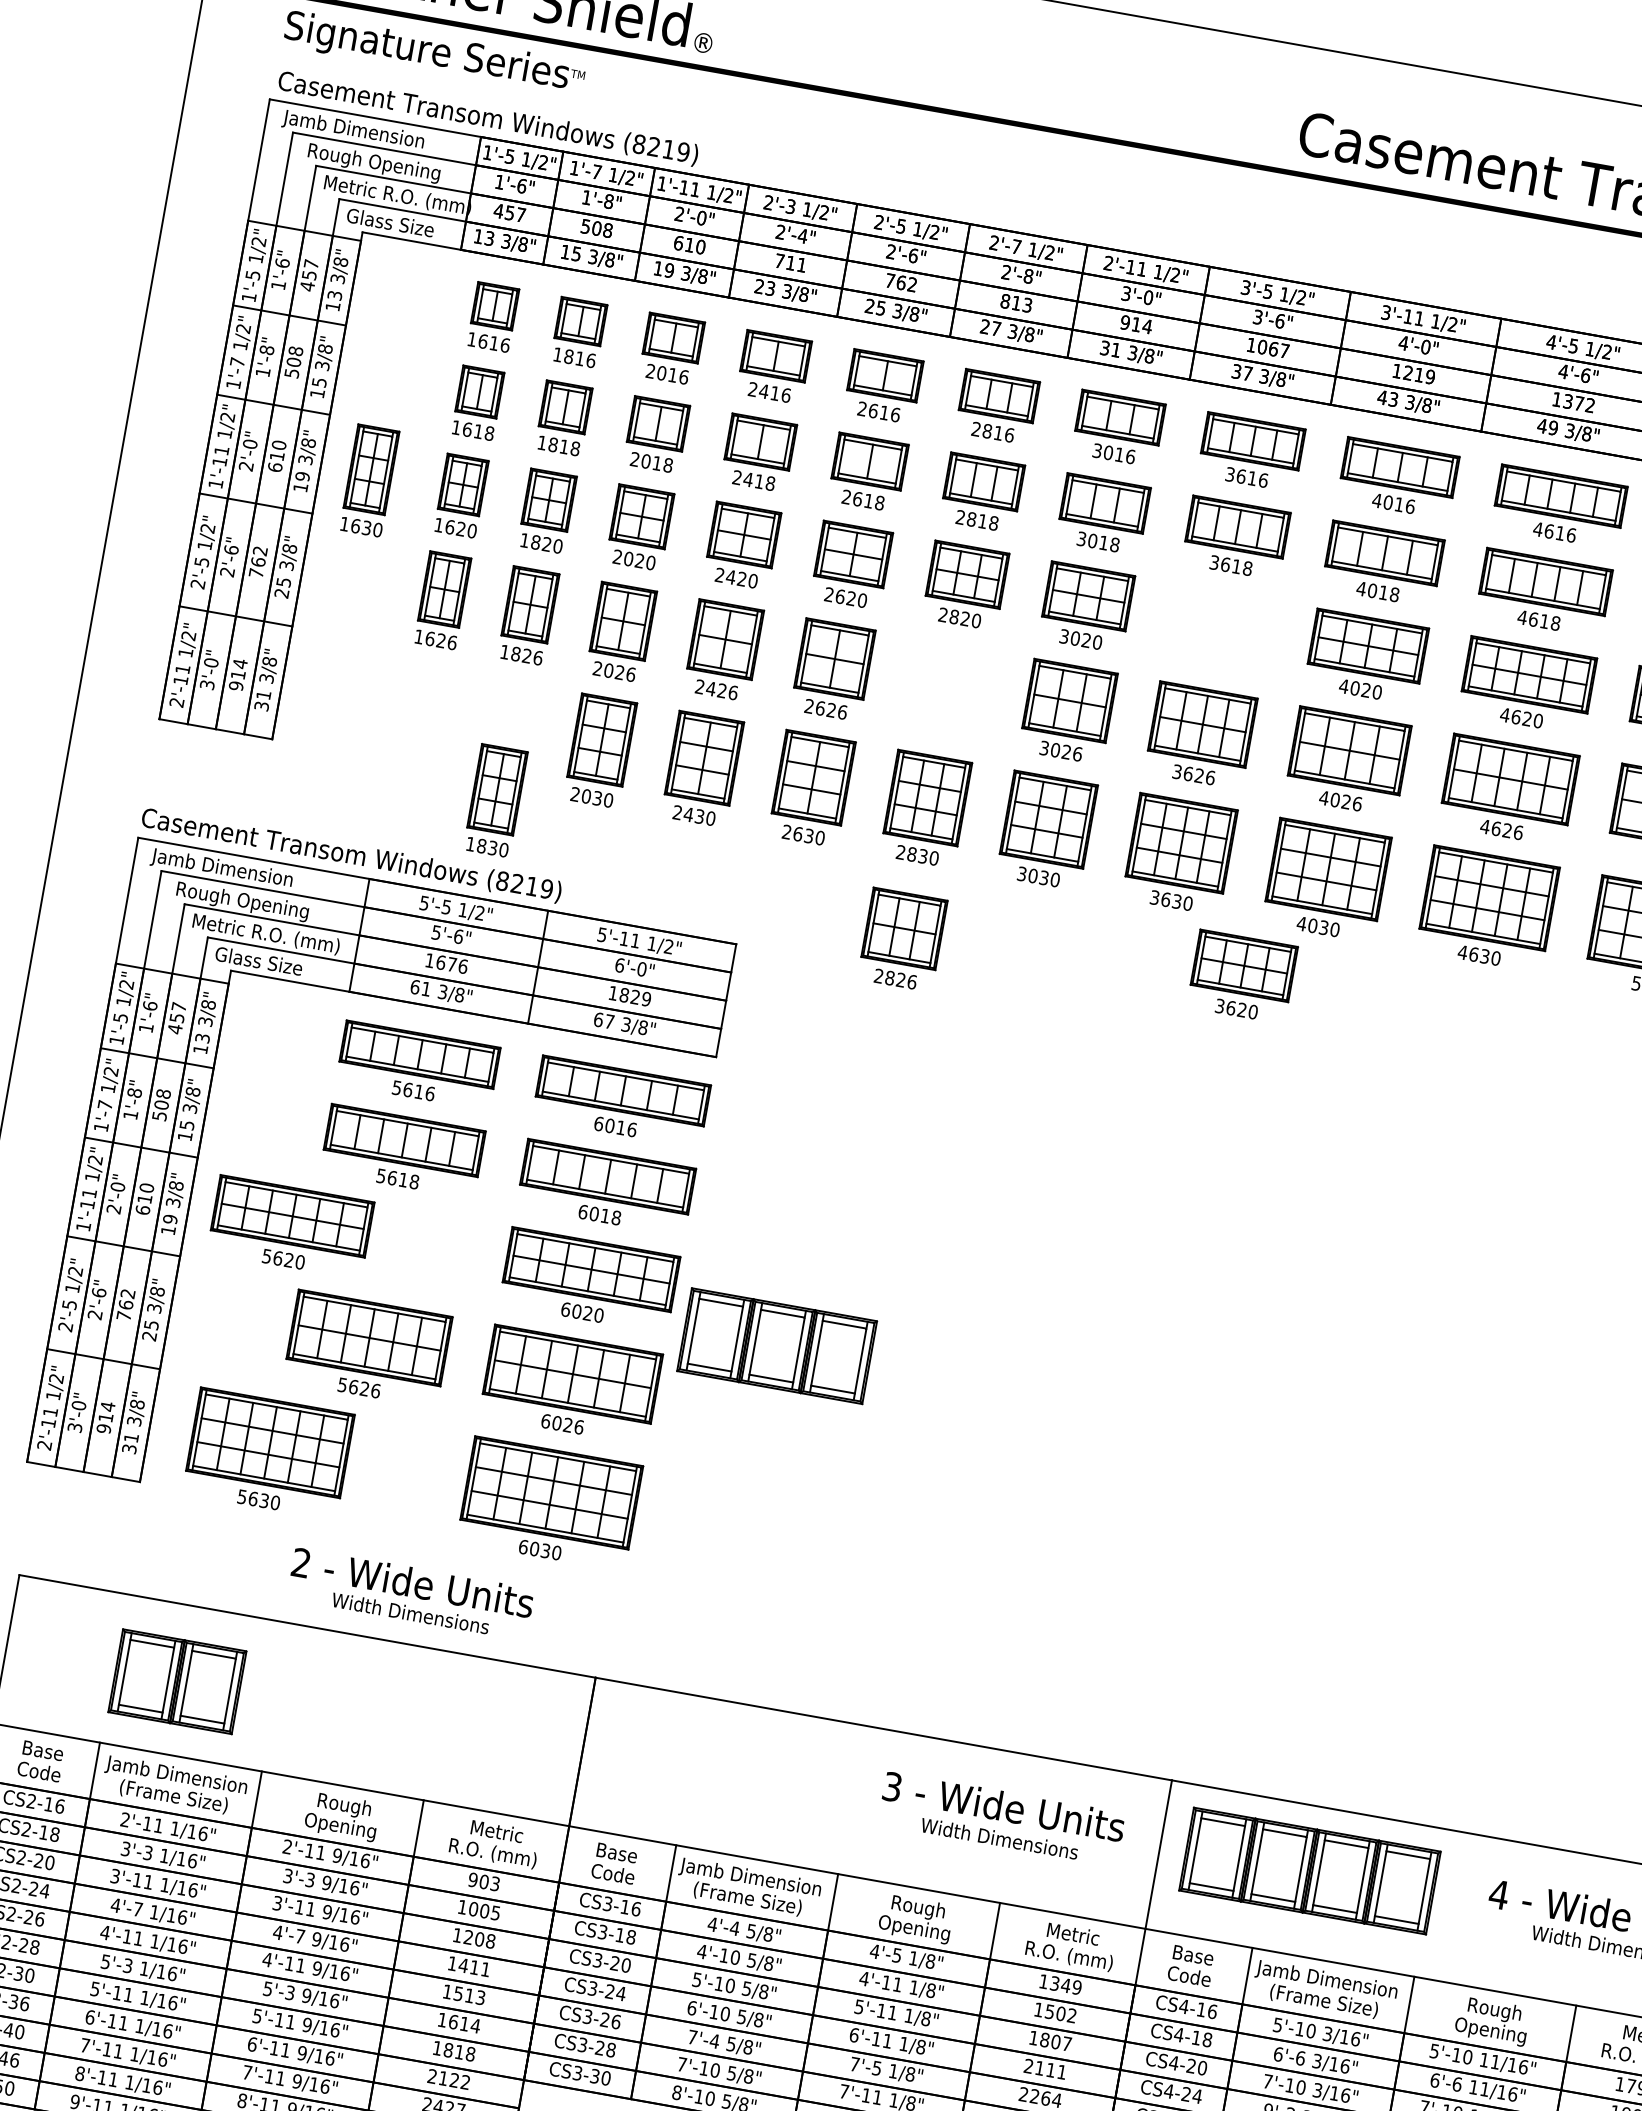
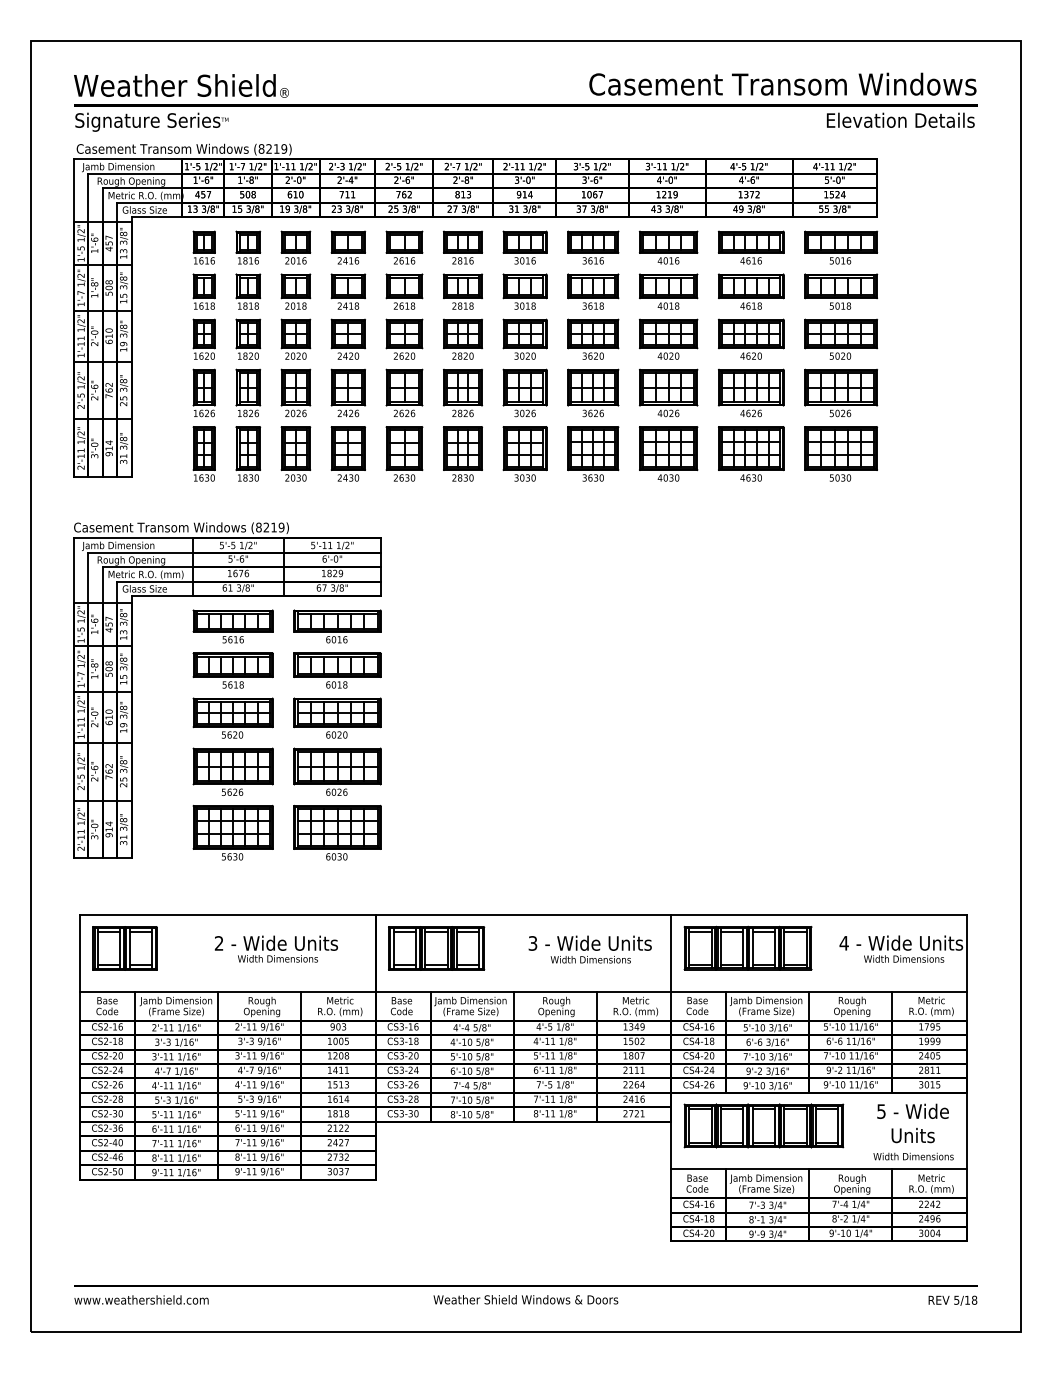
part: (368, 479) -> (203, 453), moved
part: (496, 799) -> (248, 453), moved
part: (901, 938) -> (462, 392), moved
part: (1243, 974) -> (593, 338), moved
part: (289, 1225) -> (232, 717), moved
part: (776, 1346) -> (436, 948), moved
part: (267, 1452) -> (232, 832), moved
text: (409, 1592) -> (275, 948), moved
part: (176, 1681) -> (124, 948), moved

